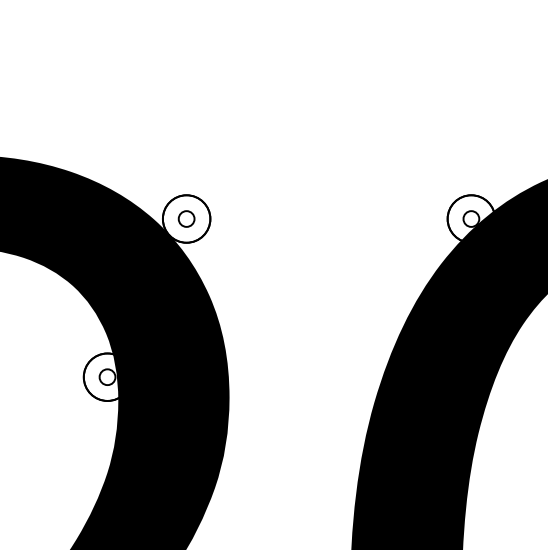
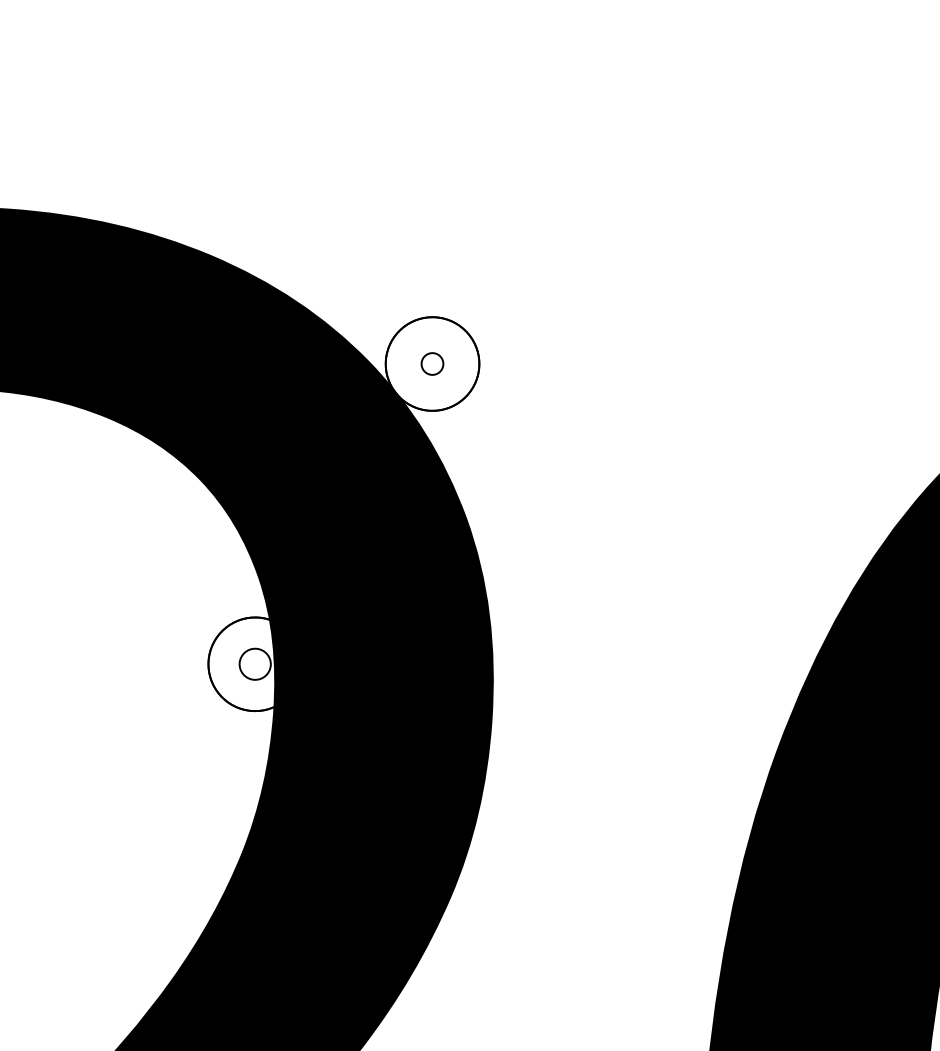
part: (186, 218) -> (432, 362), size x0.7

